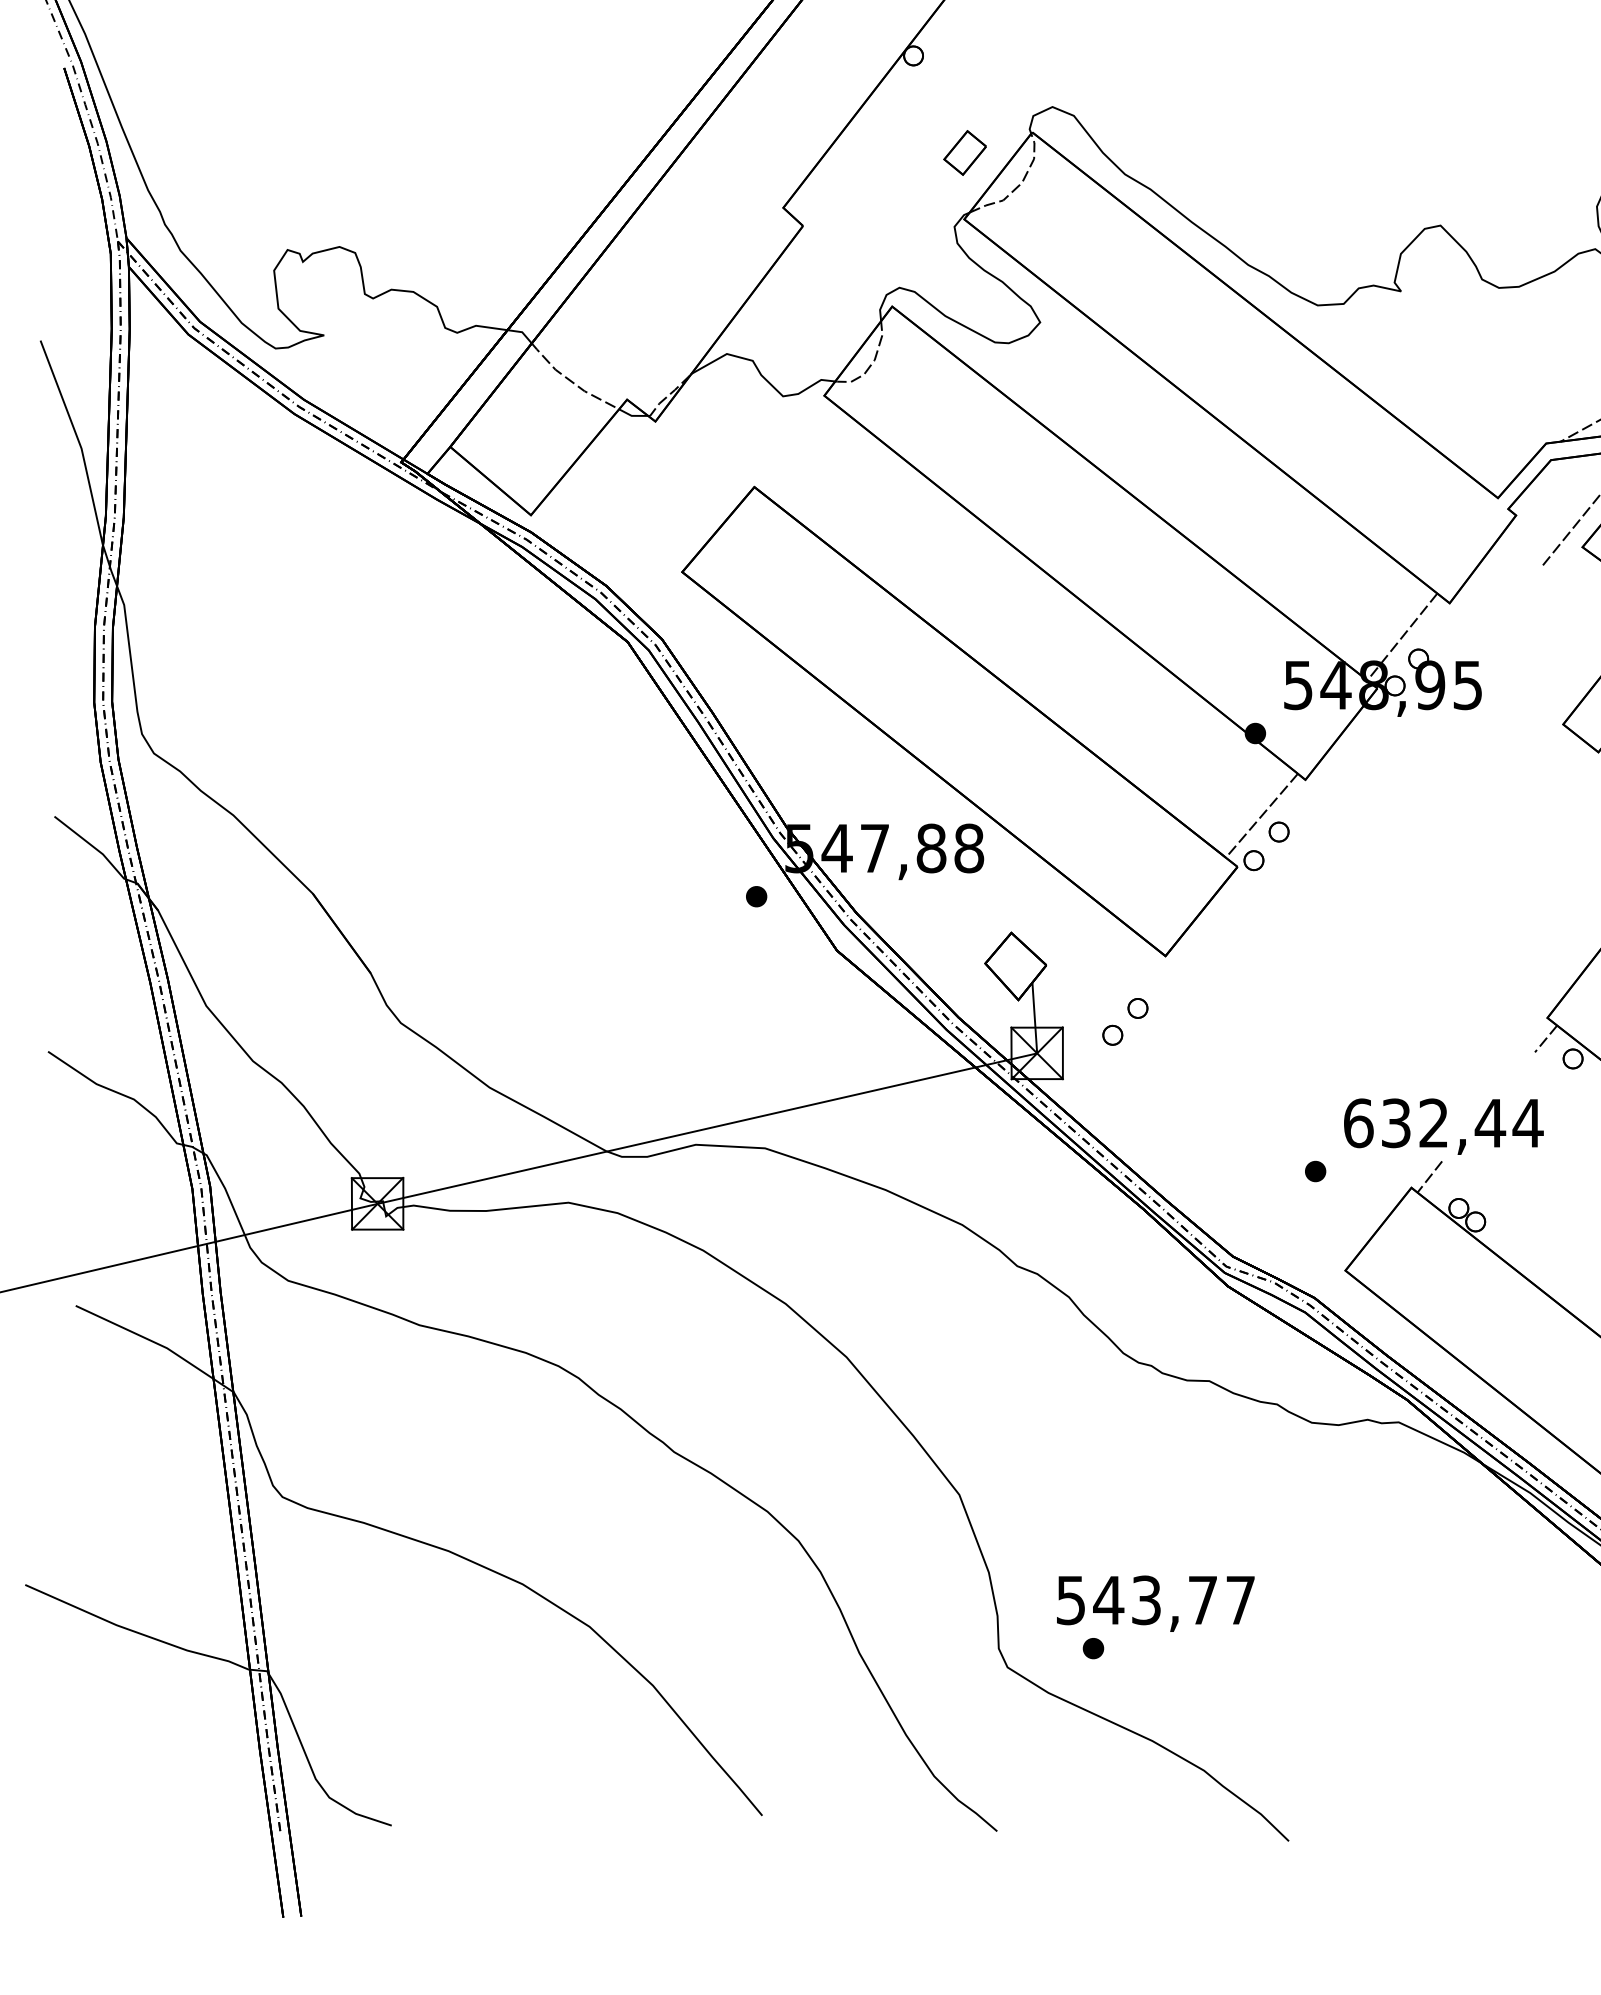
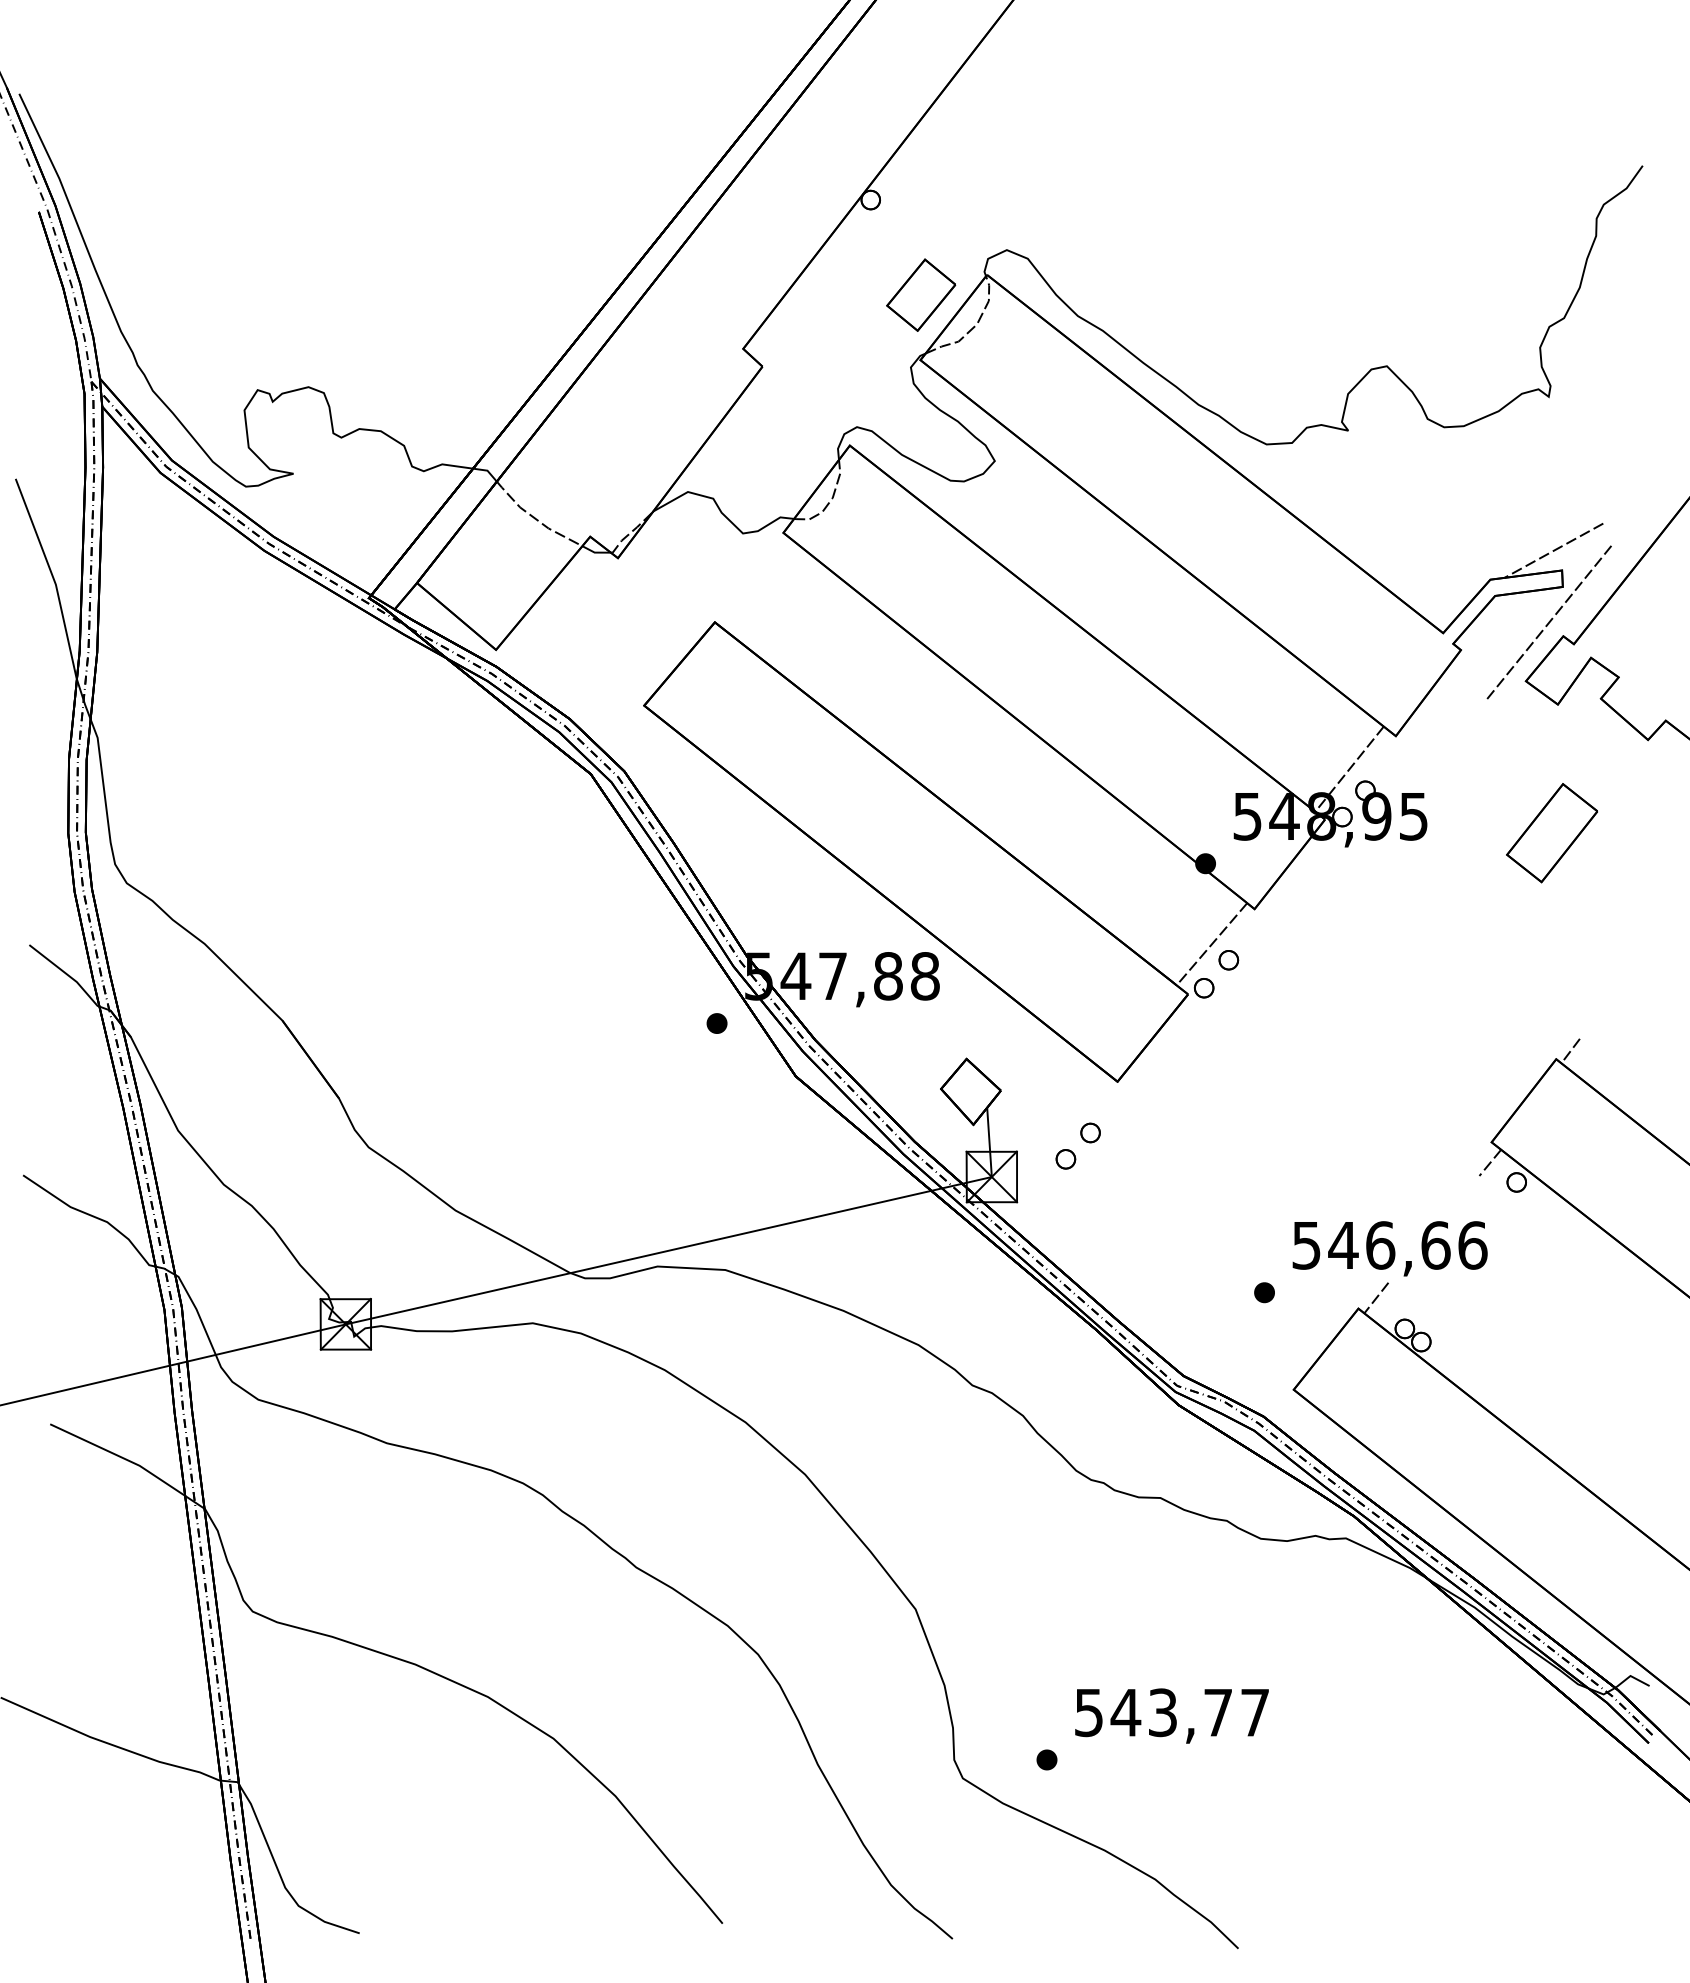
part: (965, 152) -> (921, 294), size x1.67
text: (1444, 1123) -> (1390, 1245), 632,44 -> 546,66
text: (1155, 1603) -> (1171, 1715), moved

